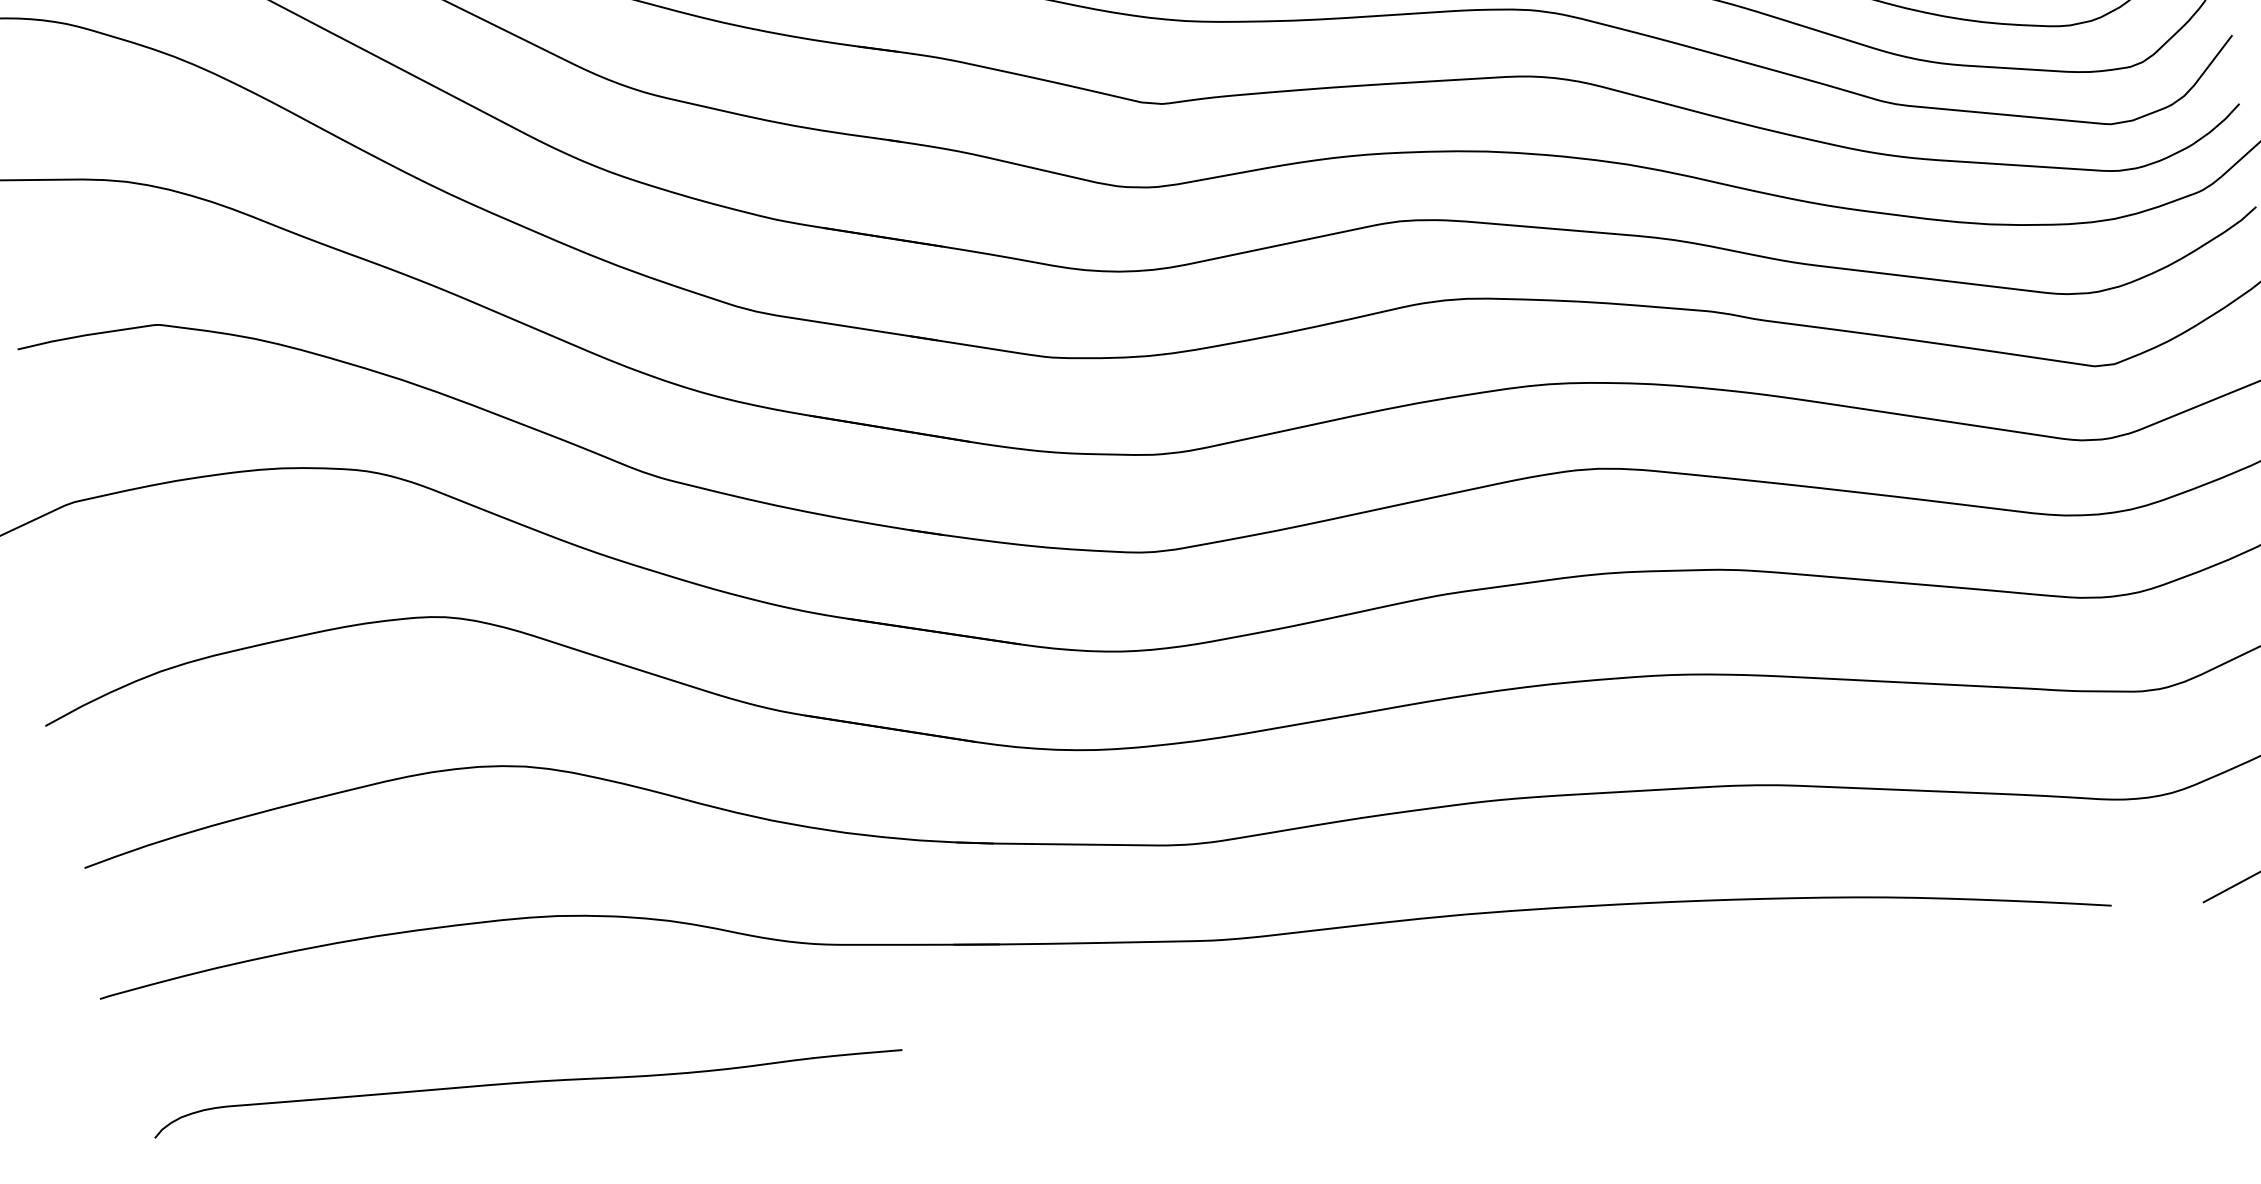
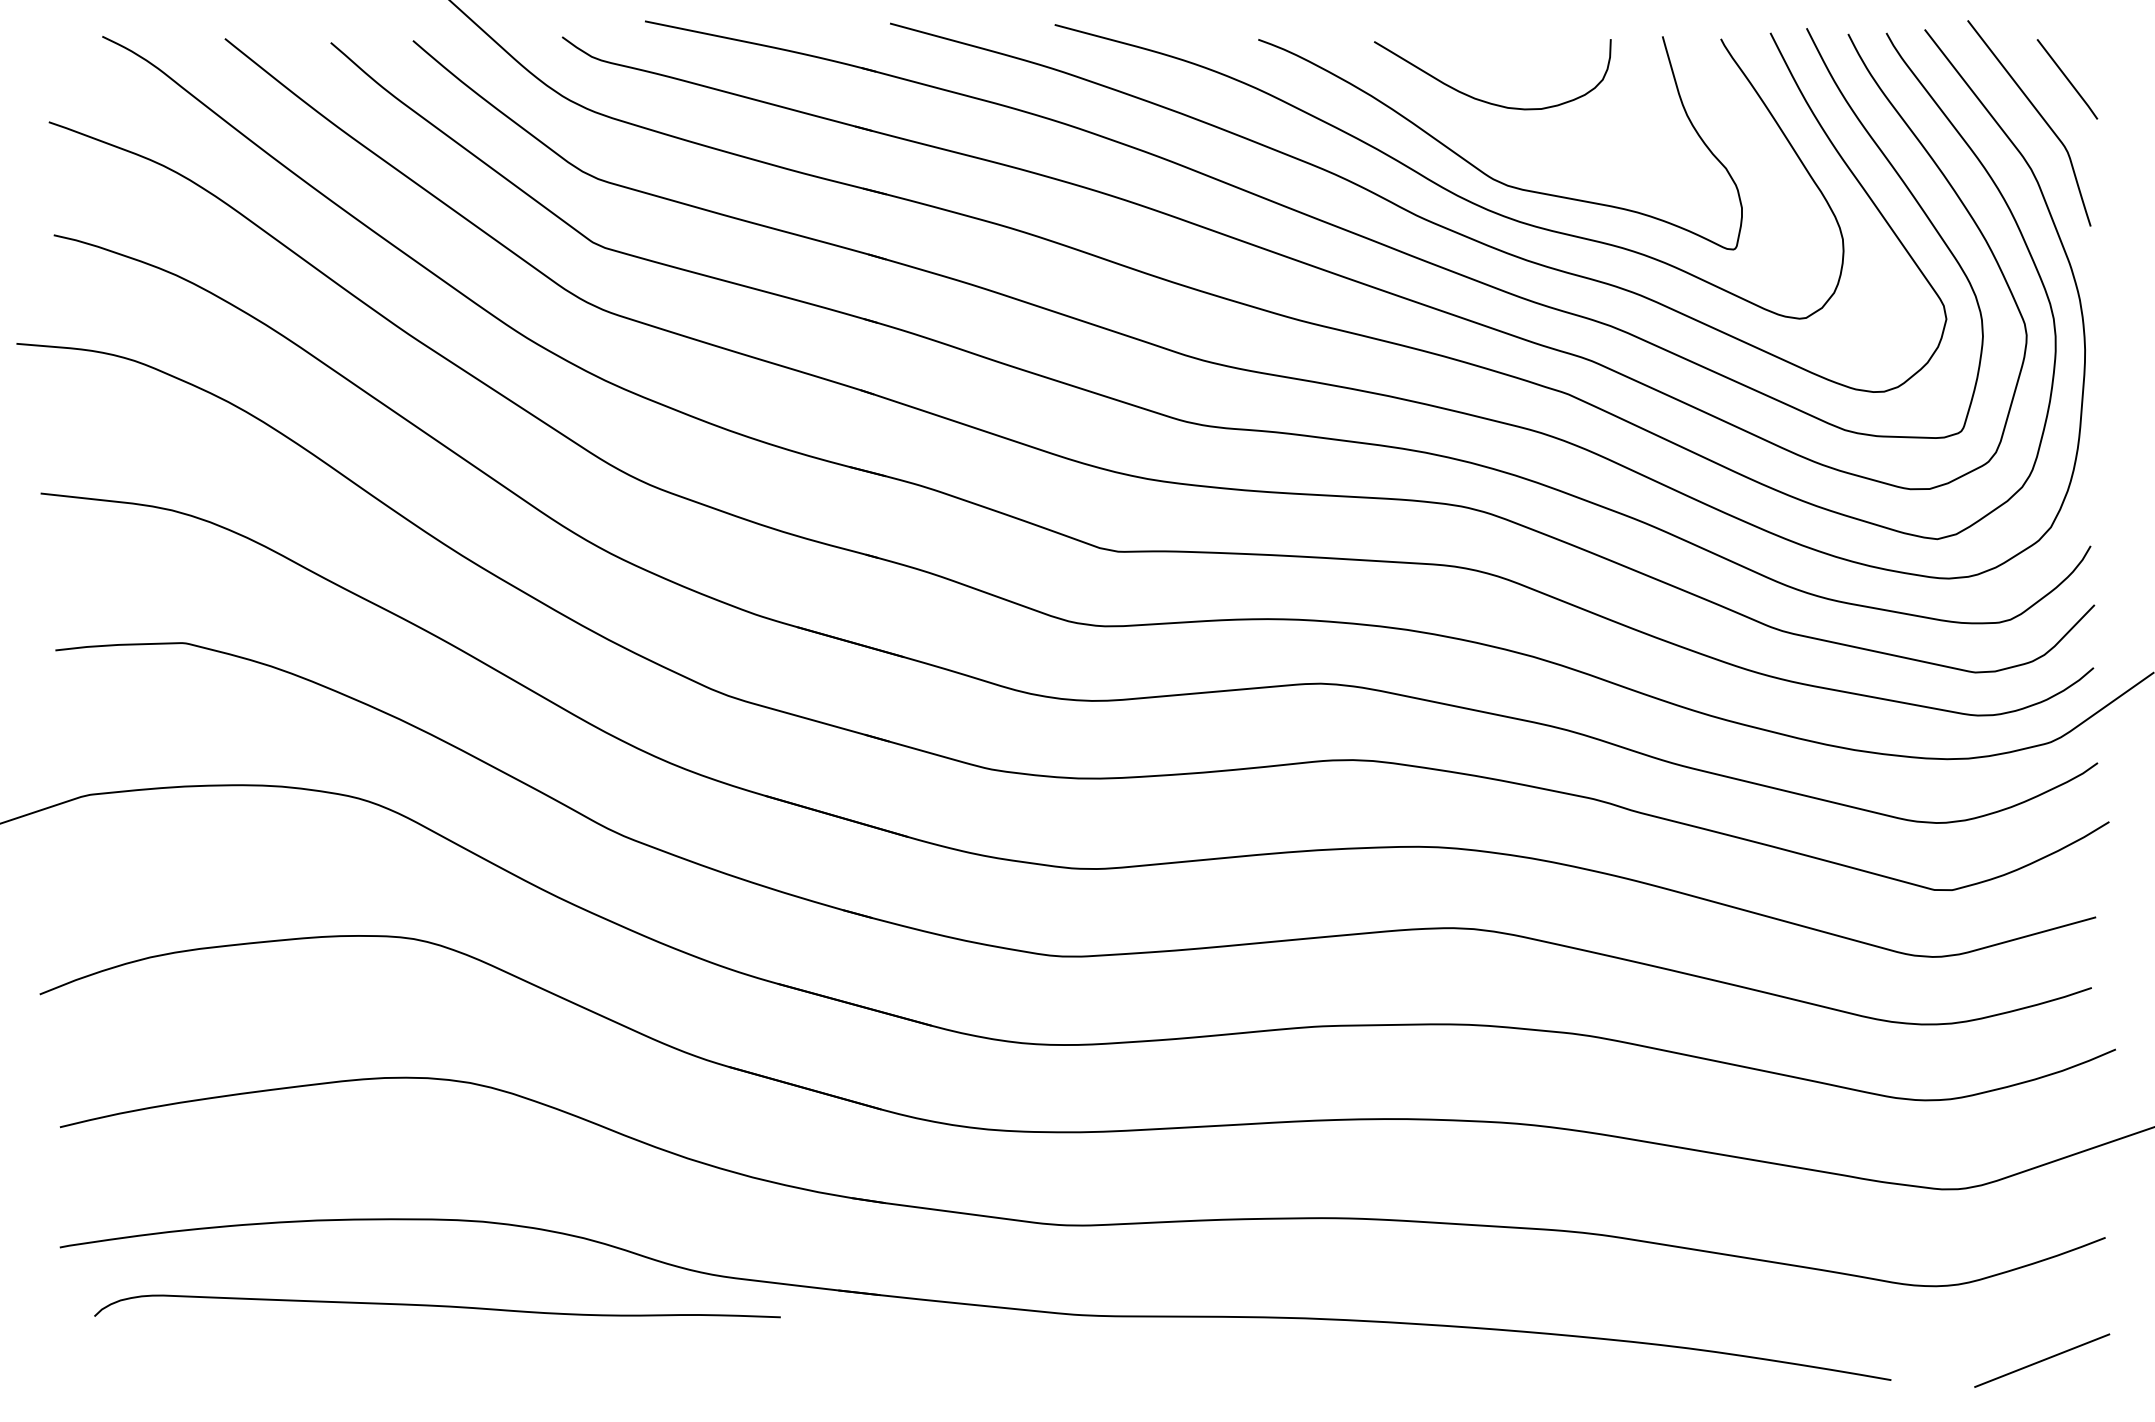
curve: (527, 1082) -> (437, 1306), moved

